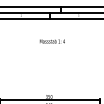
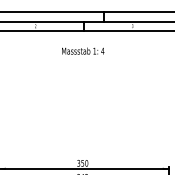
text: (51, 41) -> (81, 51), moved

